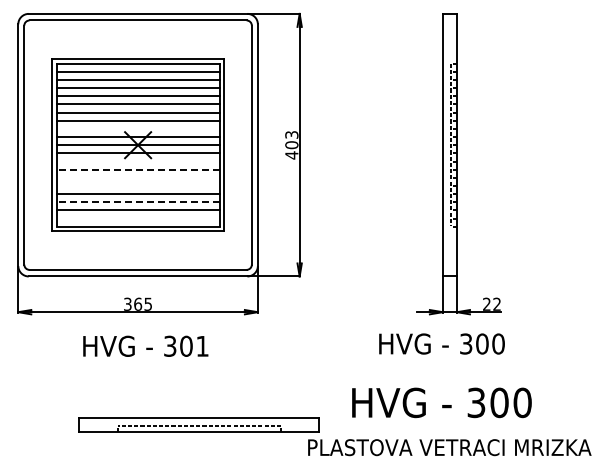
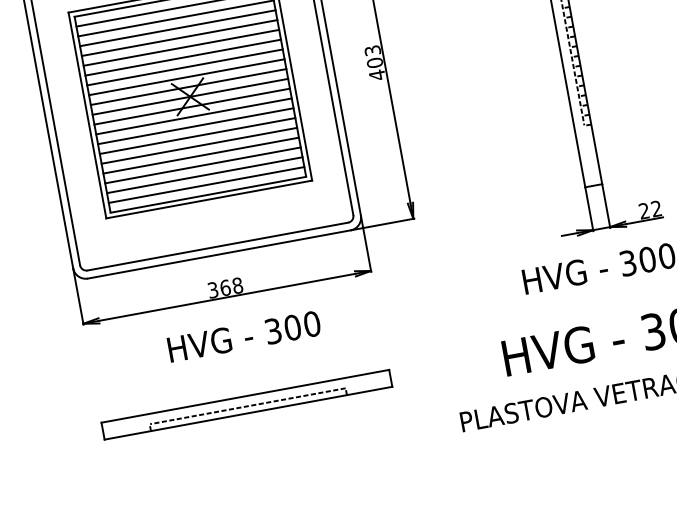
line: (137, 128) -> (186, 76), added
line: (137, 161) -> (193, 116), added
line: (137, 169) -> (195, 126), dashed -> solid
line: (137, 177) -> (196, 135), added
line: (137, 185) -> (198, 145), added
line: (137, 202) -> (202, 165), dashed -> solid
line: (137, 218) -> (205, 185), added
text: (148, 303) -> (237, 284), 365 -> 368
text: (202, 345) -> (311, 323), 301 -> 300
part: (198, 424) -> (246, 404), moved

